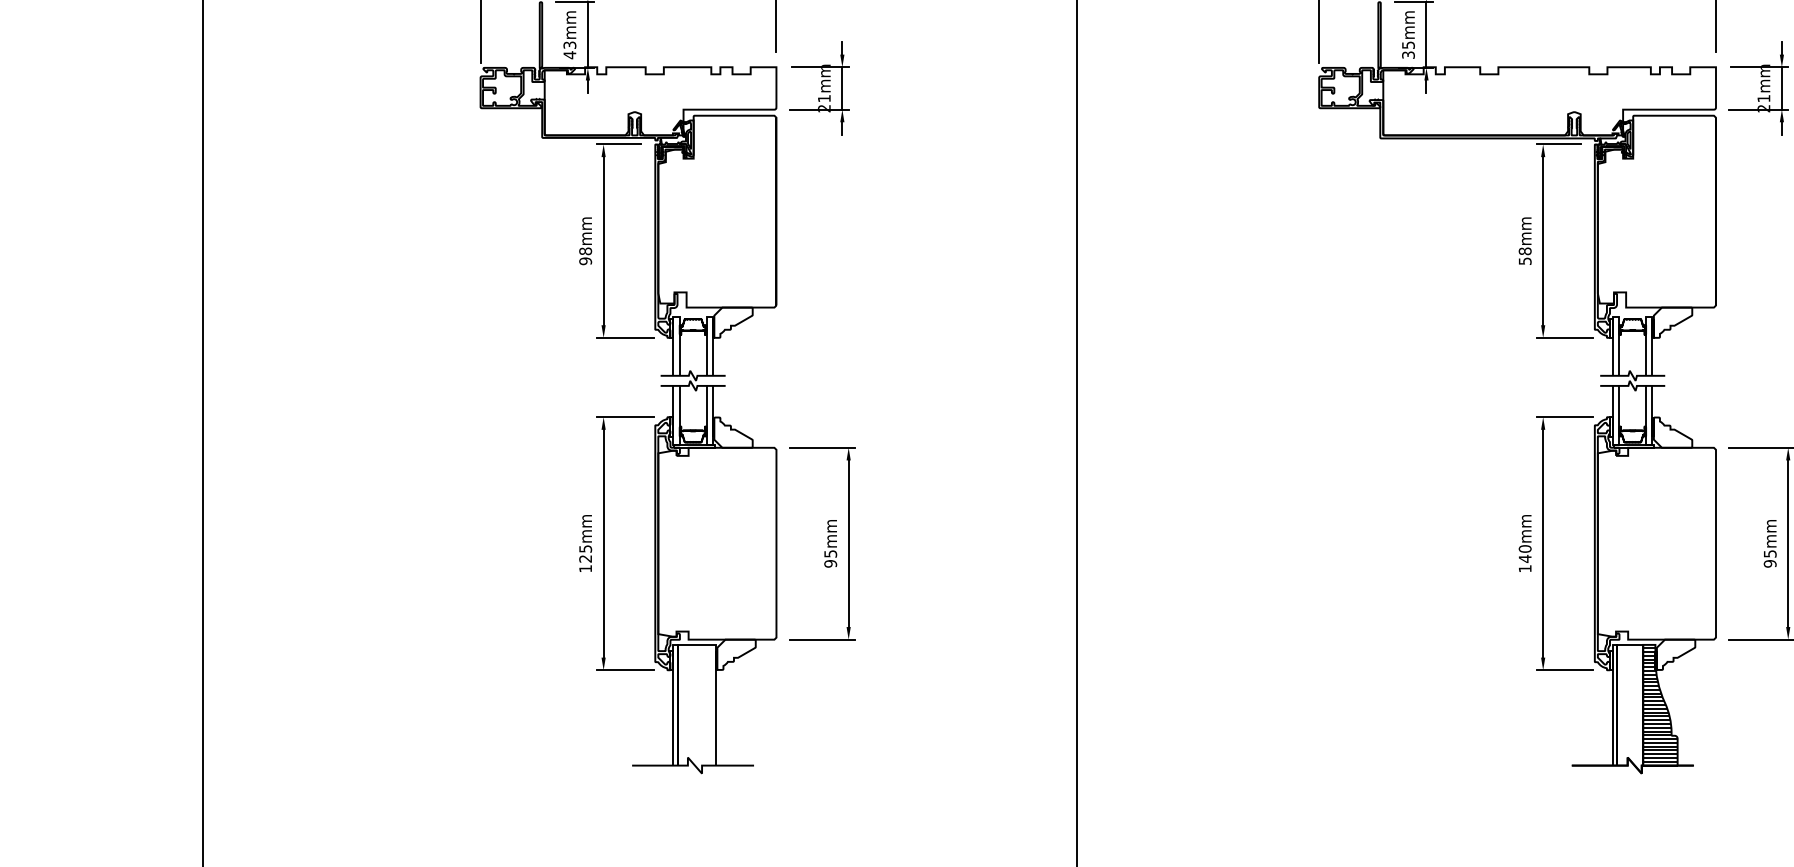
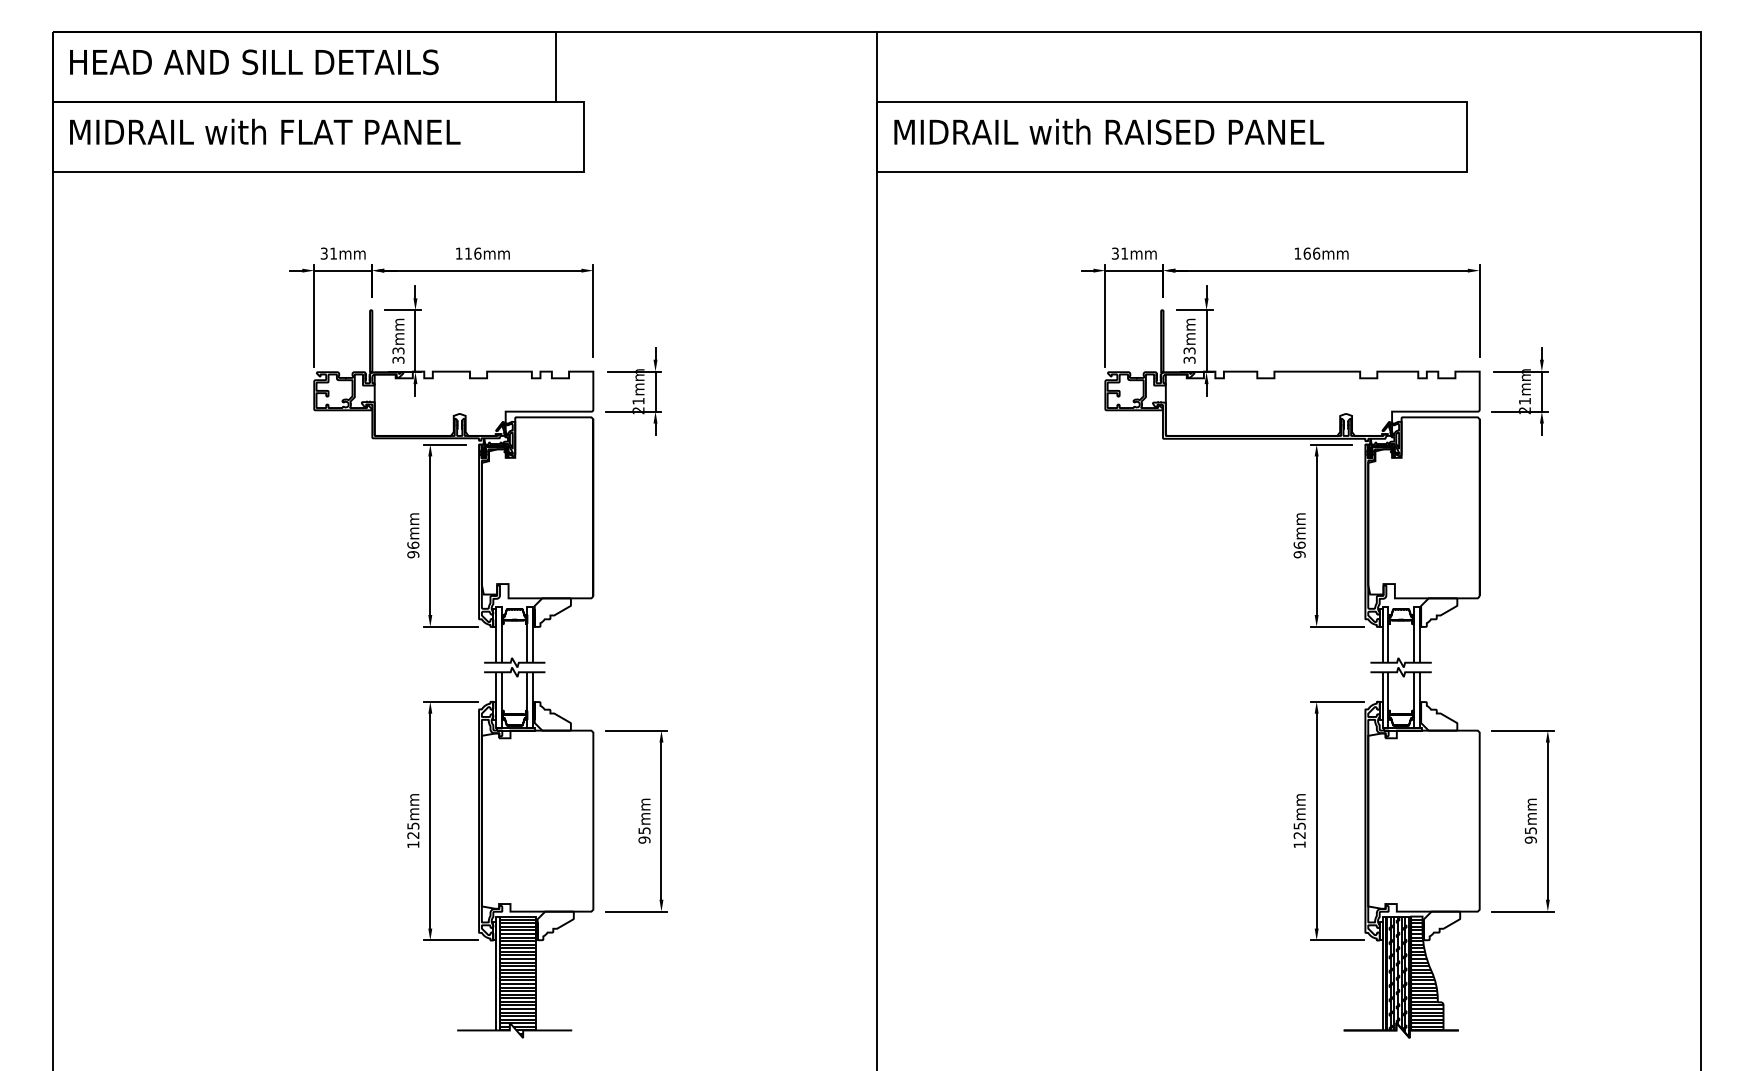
text: (1407, 44) -> (1188, 350), 35mm -> 33mm
text: (569, 55) -> (398, 360), 43mm -> 33mm
text: (585, 250) -> (413, 544), 98mm -> 96mm
text: (1524, 255) -> (1299, 549), 58mm -> 96mm
text: (1524, 553) -> (1299, 830), 140mm -> 125mm
hatch: (1630, 708) -> (1399, 976), added
hatch: (697, 710) -> (518, 978), added

